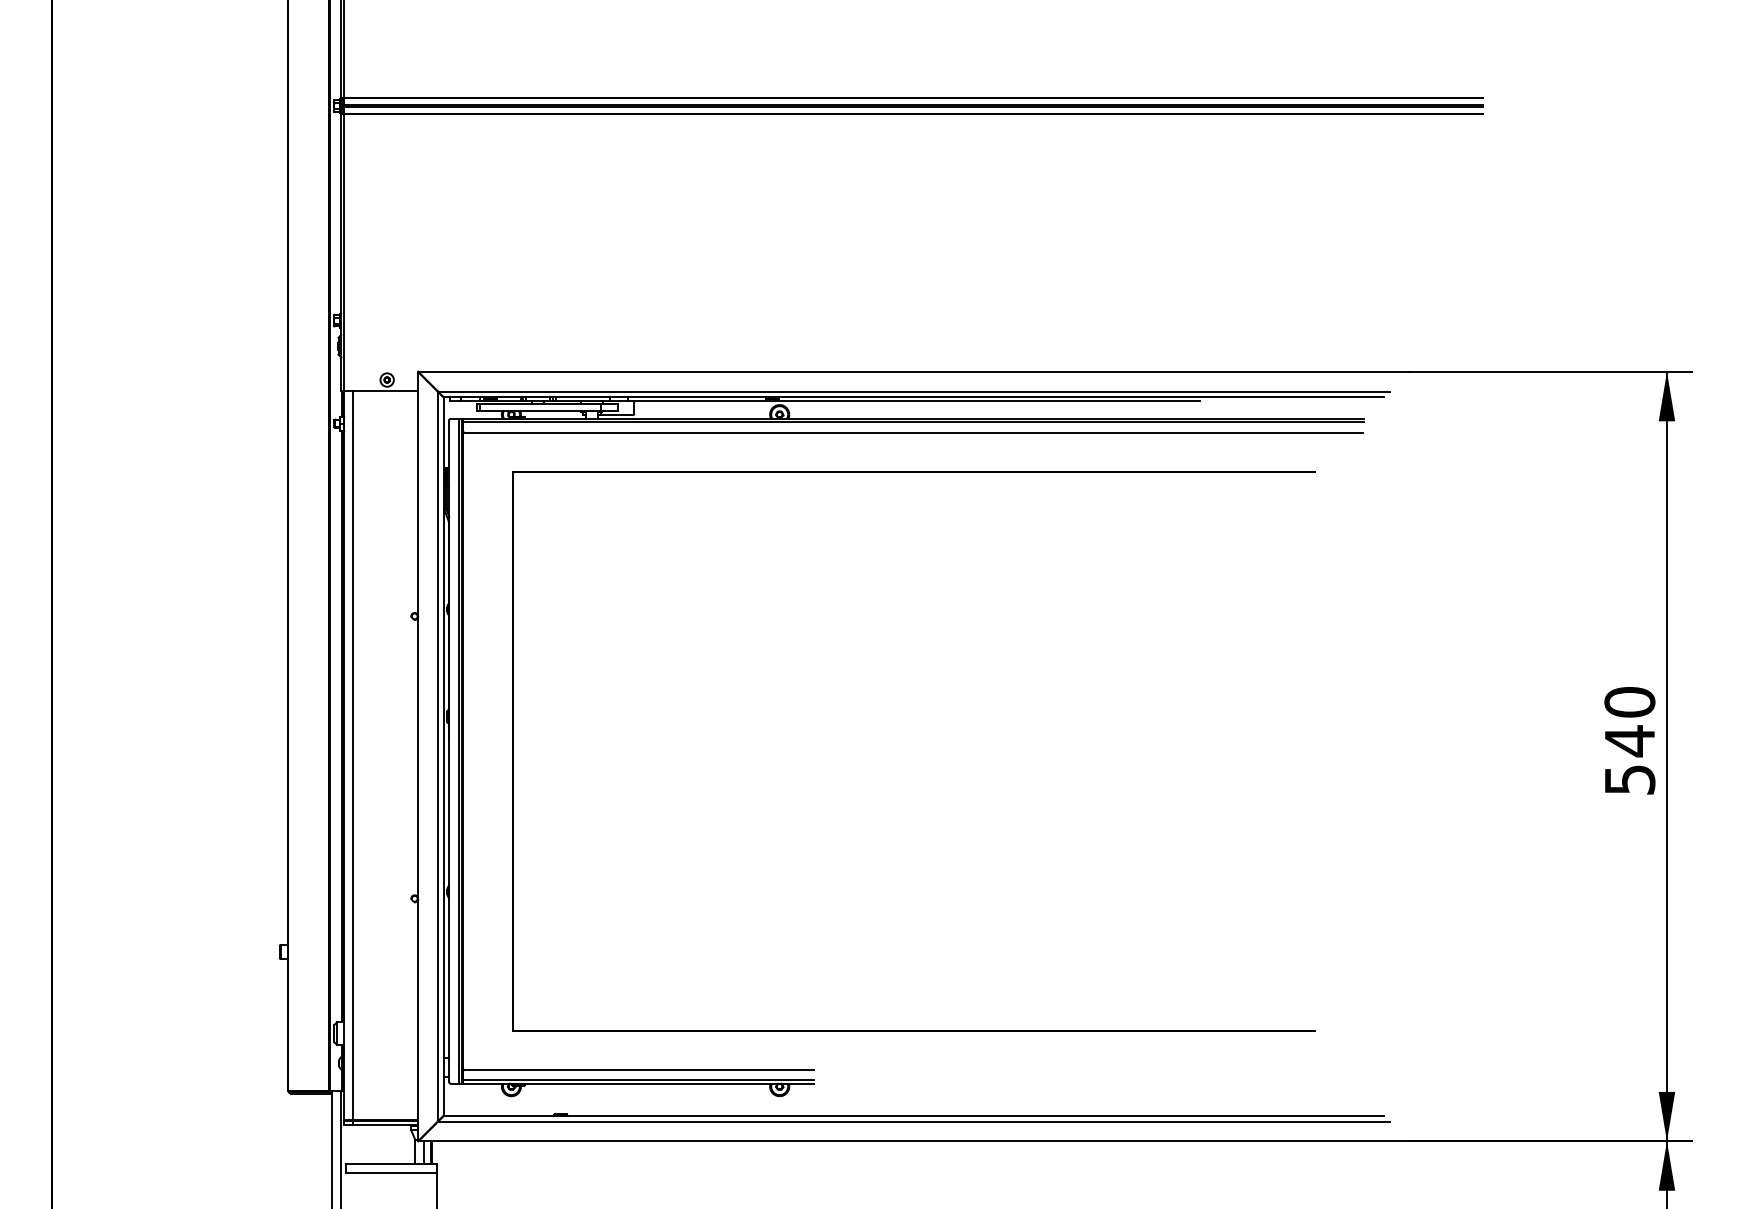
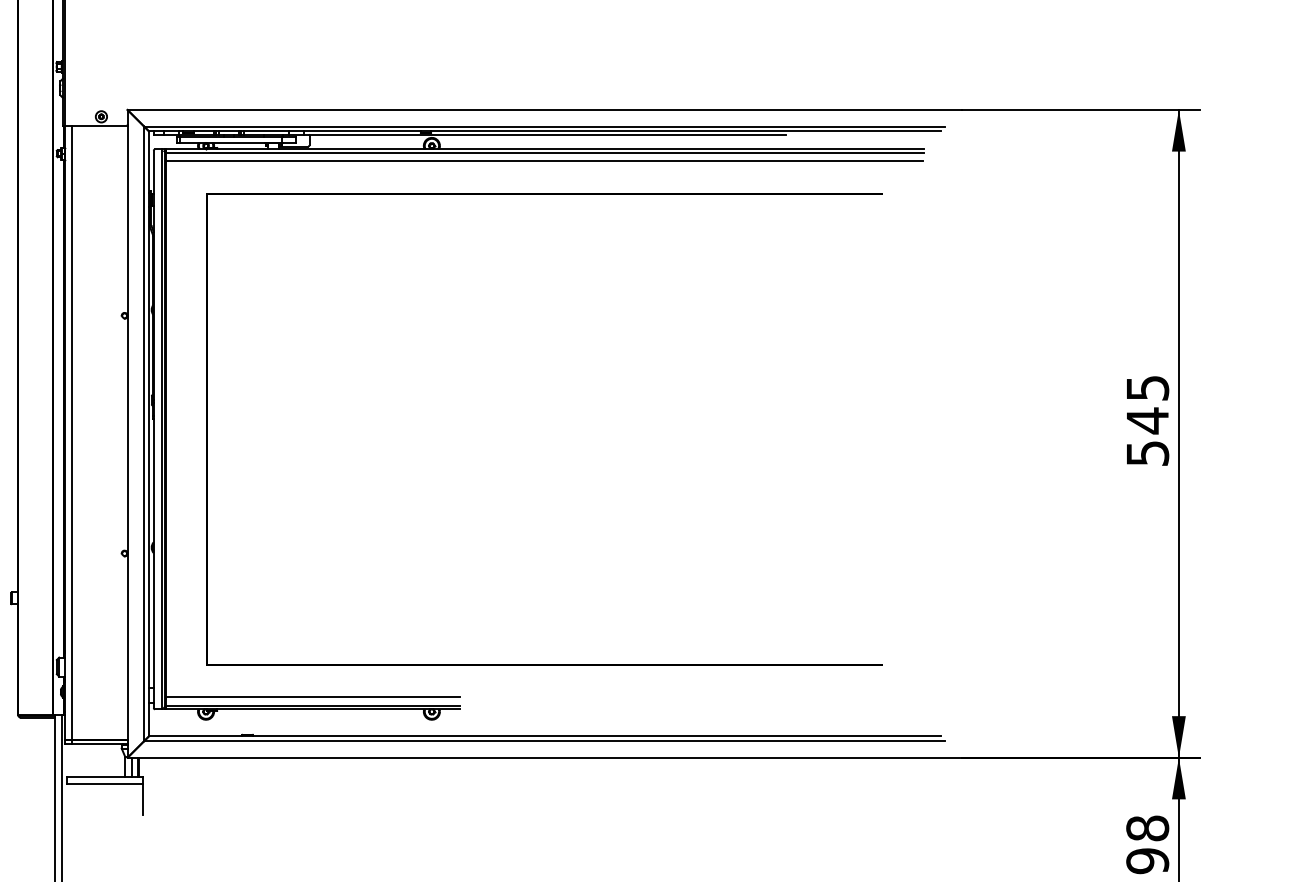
text: (1629, 702) -> (1147, 388), 540 -> 545

